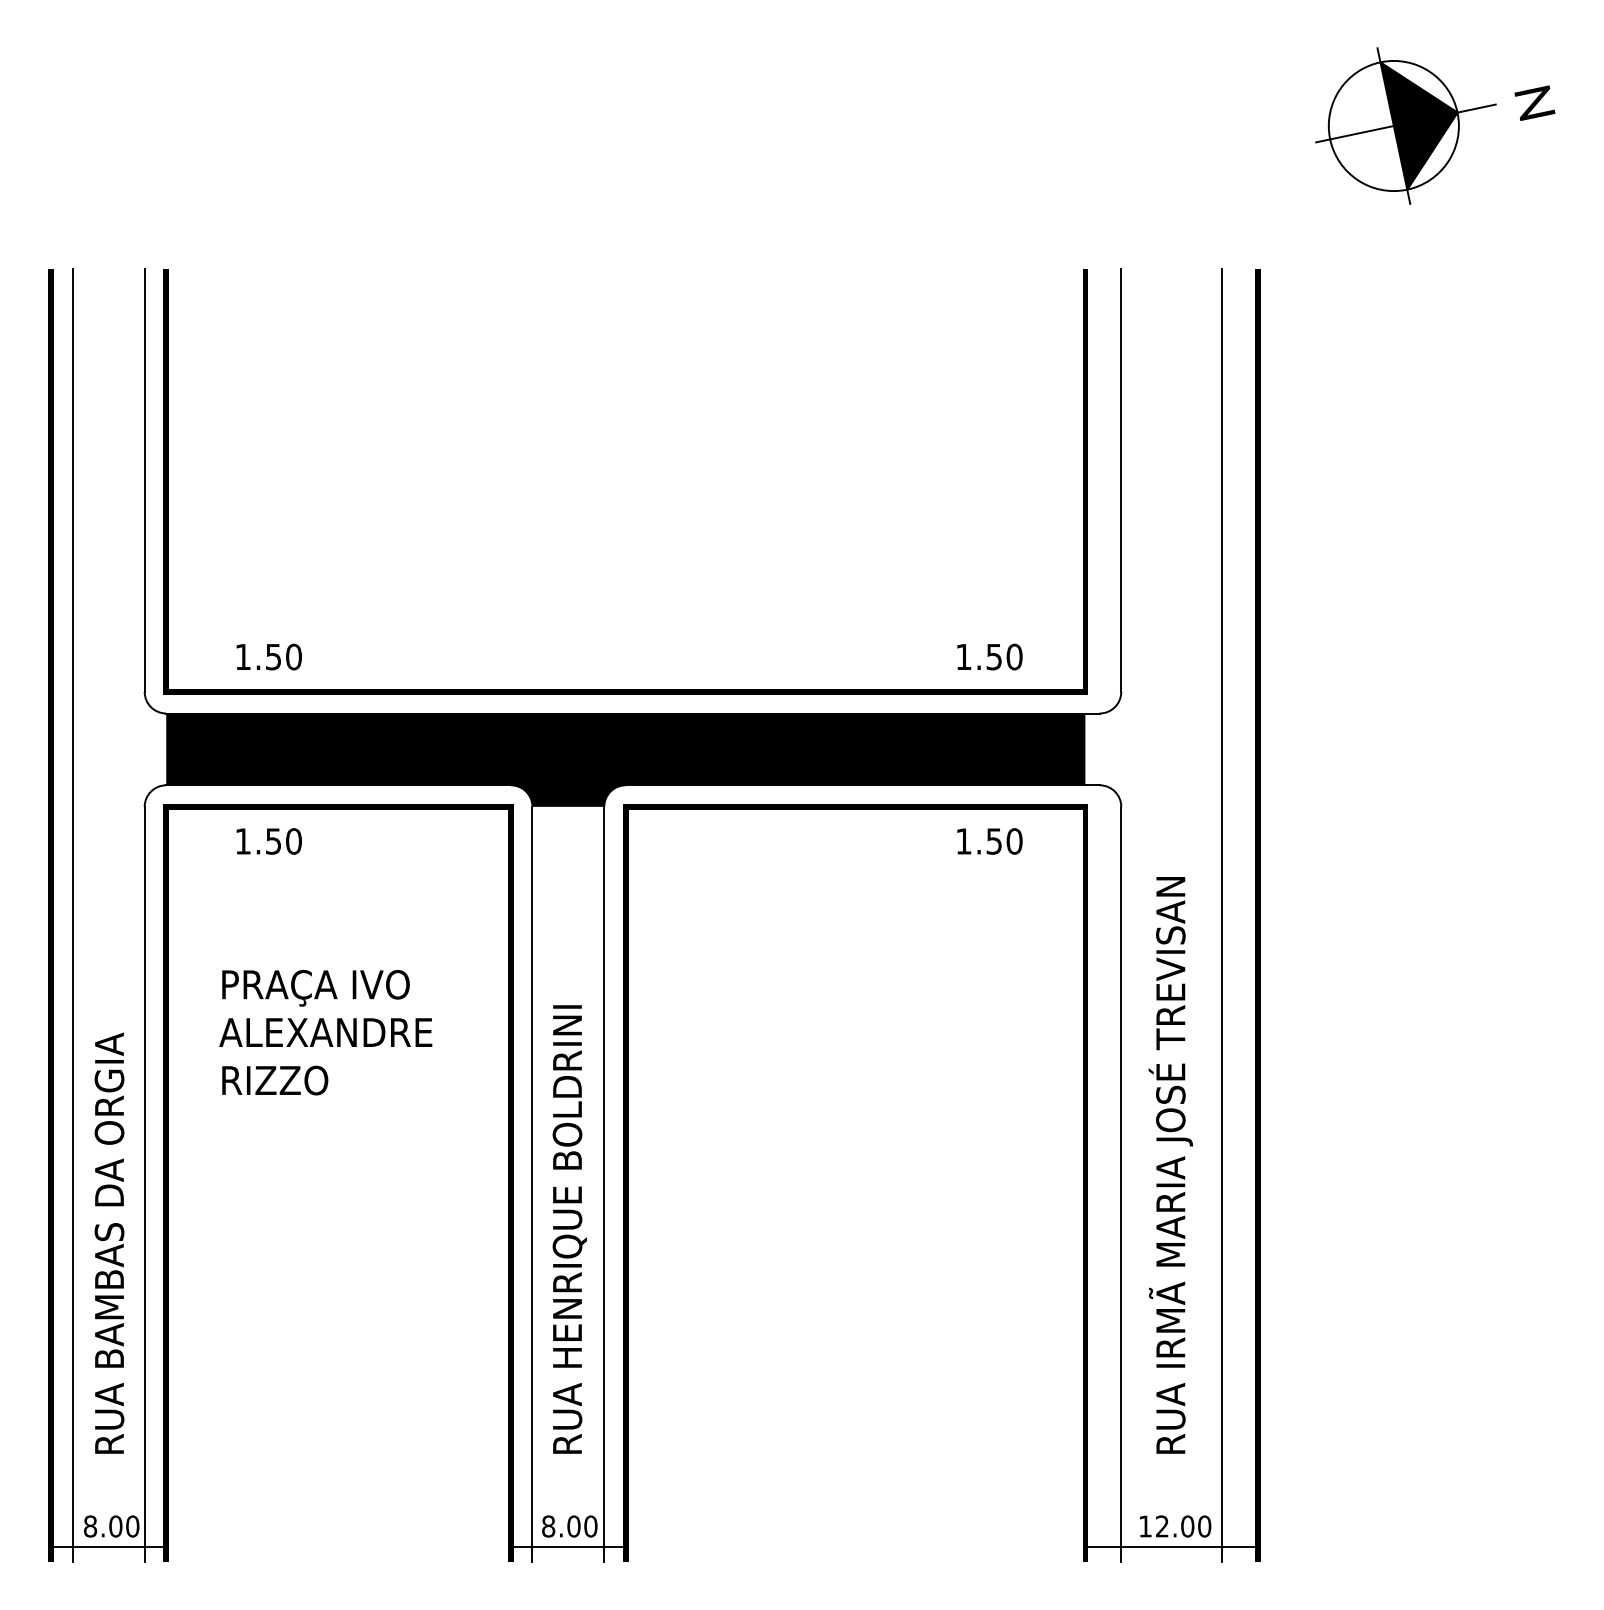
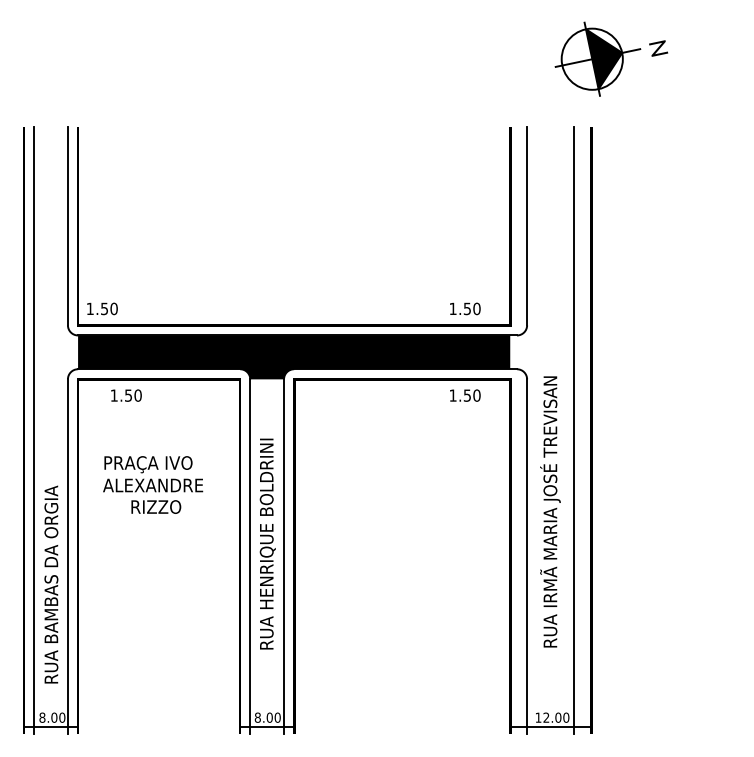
part: (1434, 124) -> (611, 58), moved
text: (269, 656) -> (102, 308), moved
text: (275, 1079) -> (156, 506), moved
text: (1170, 1164) -> (550, 511), moved
text: (569, 1228) -> (267, 543), moved

